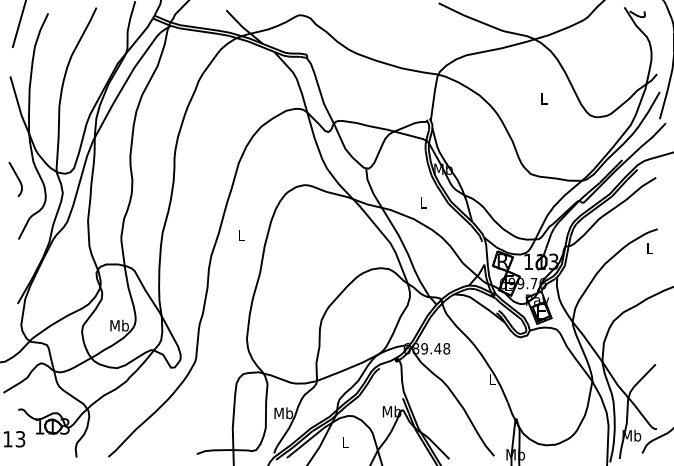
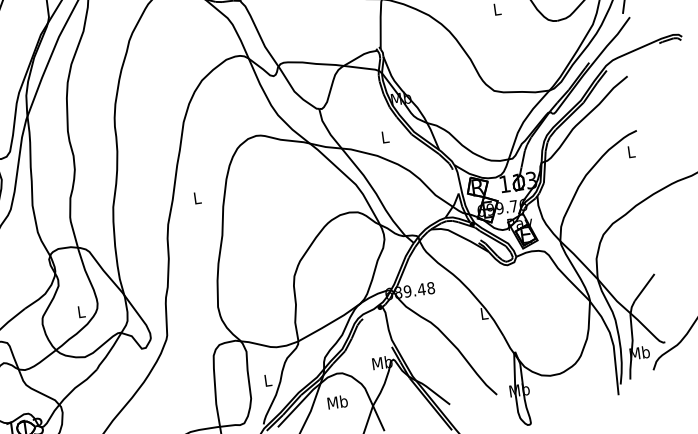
text: (119, 325) -> (81, 311), Mb -> L
text: (283, 413) -> (267, 380), Mb -> L
text: (345, 442) -> (337, 402), L -> Mb

